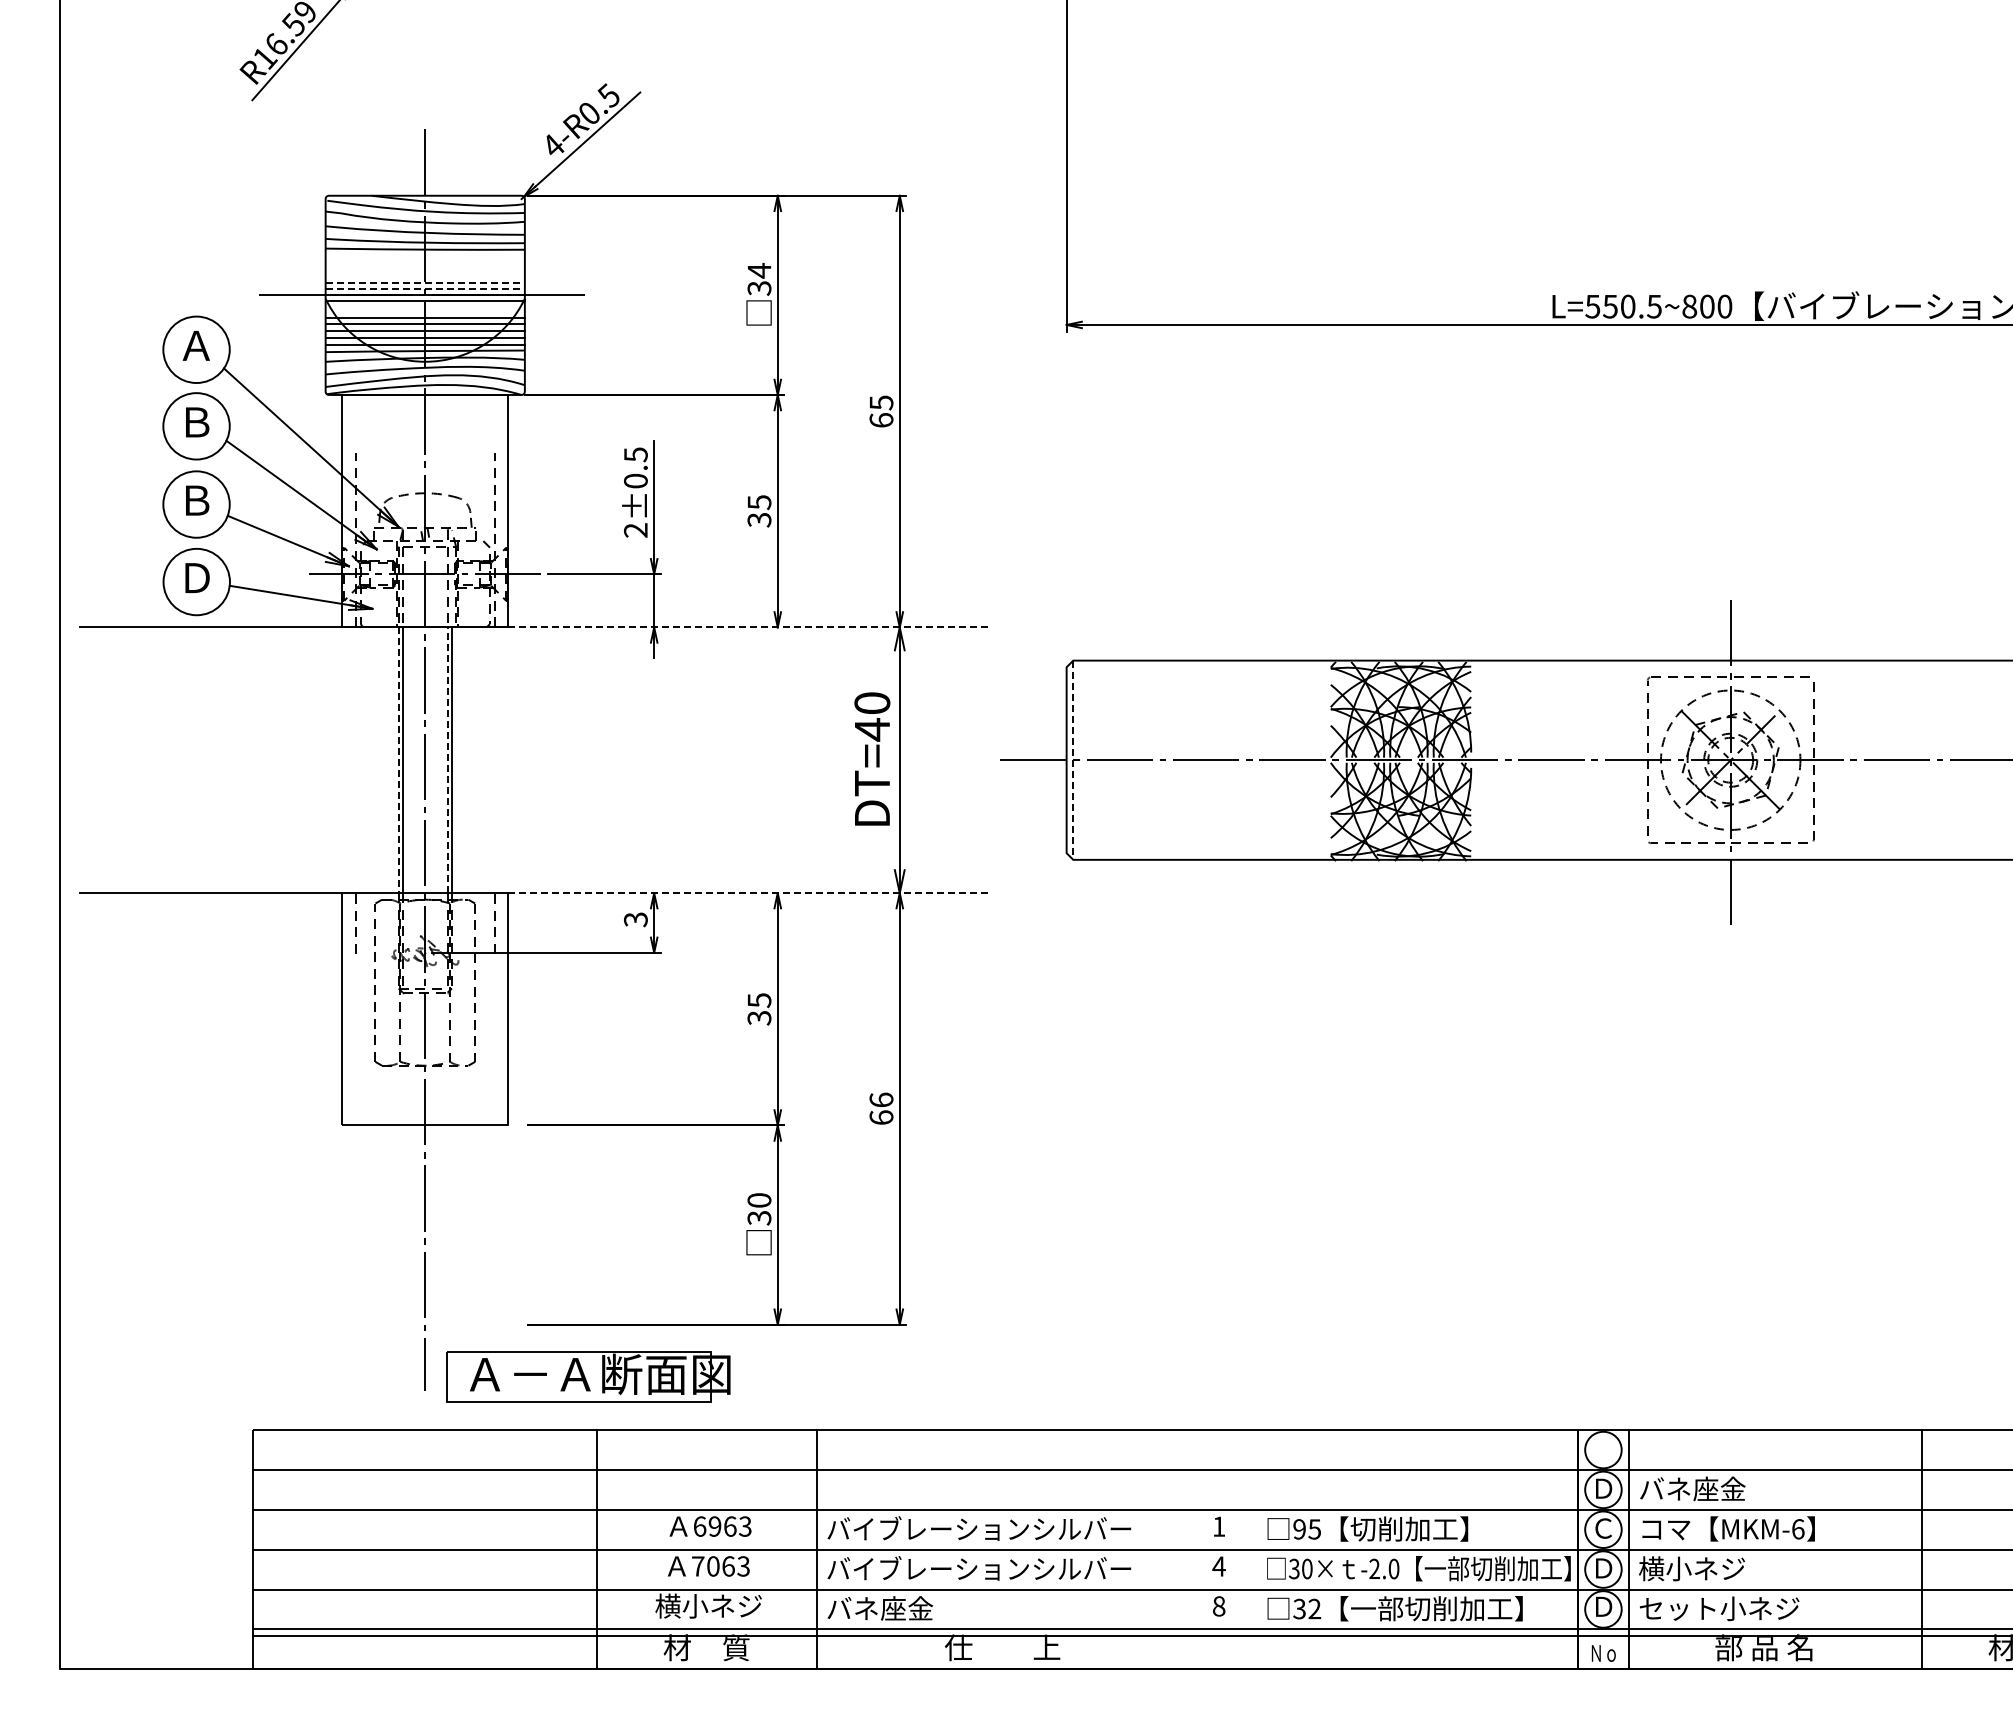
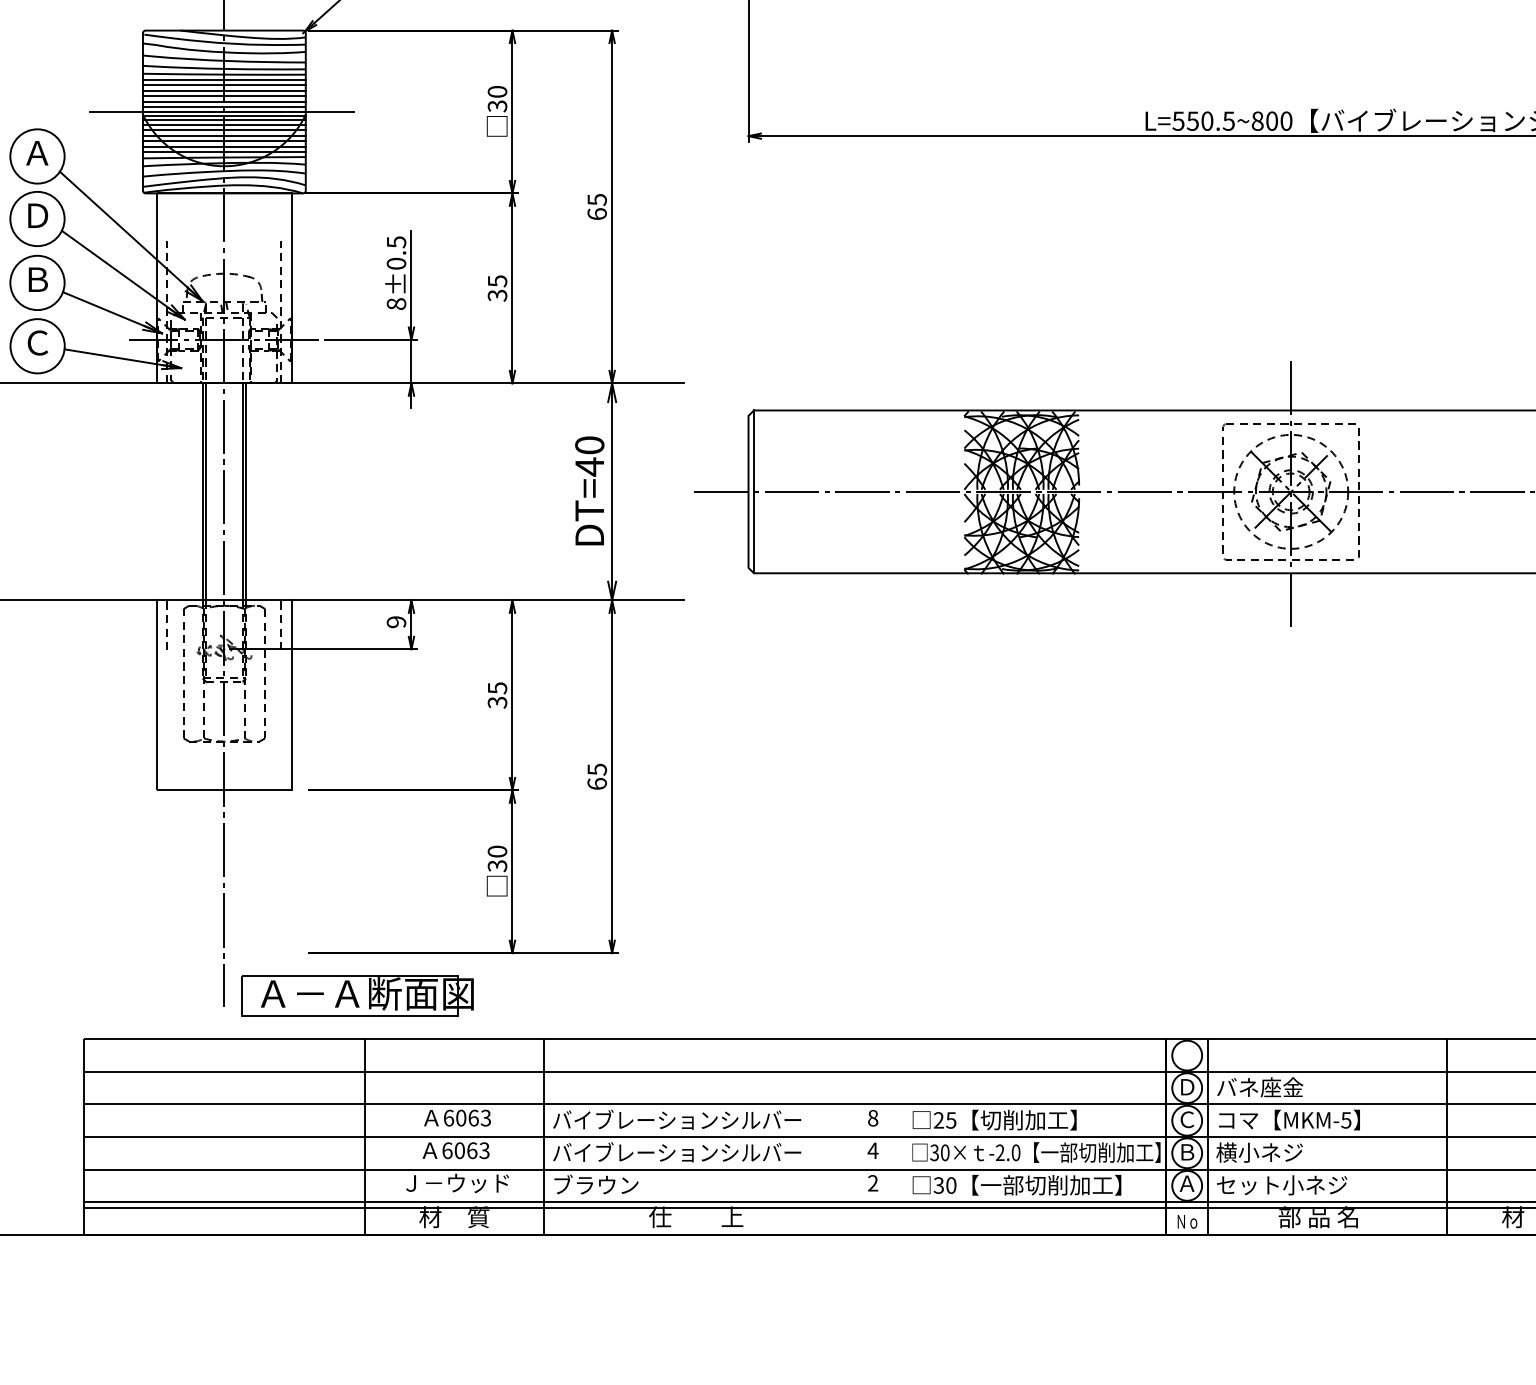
line: (424, 255) -> (223, 79), added
line: (424, 262) -> (223, 85), added
line: (424, 269) -> (223, 90), added
text: (759, 270) -> (497, 91), 34 -> 30
line: (424, 276) -> (223, 96), added
line: (425, 283) -> (224, 102), dashed -> solid
line: (425, 289) -> (224, 107), dashed -> solid
line: (424, 305) -> (223, 120), added
line: (424, 311) -> (223, 125), added
text: (197, 422) -> (38, 215), Ｂ -> Ｄ
text: (635, 530) -> (396, 304), 2±0.5 -> 8±0.5
text: (196, 577) -> (37, 342), Ｄ -> Ｃ
line: (748, 627) -> (488, 383), dashed -> solid
line: (398, 760) -> (202, 492), dashed -> solid
line: (447, 760) -> (242, 492), dashed -> solid
line: (1073, 760) -> (754, 492), dashed -> solid
line: (748, 893) -> (488, 600), dashed -> solid
text: (635, 919) -> (396, 622), 3 -> 9
text: (881, 1099) -> (597, 769), 66 -> 65
text: (714, 1526) -> (460, 1118), 6963 -> 6063
text: (1219, 1526) -> (873, 1118), 1 -> 8
text: (1299, 1529) -> (938, 1120), 95 -> 25
text: (1797, 1529) -> (1345, 1120), MKM-6 -> MKM-5
text: (698, 1566) -> (447, 1150), 7063 -> 6063
text: (1604, 1568) -> (1188, 1152), Ｄ -> Ｂ
text: (710, 1605) -> (457, 1182), 横小ネジ -> Ｊ－ウッド
text: (1218, 1606) -> (872, 1183), 8 -> 2
text: (1603, 1606) -> (1187, 1183), Ｄ -> Ａ
text: (880, 1607) -> (596, 1184), バネ座金 -> ブラウン
text: (1314, 1608) -> (951, 1185), 32 -> 30

